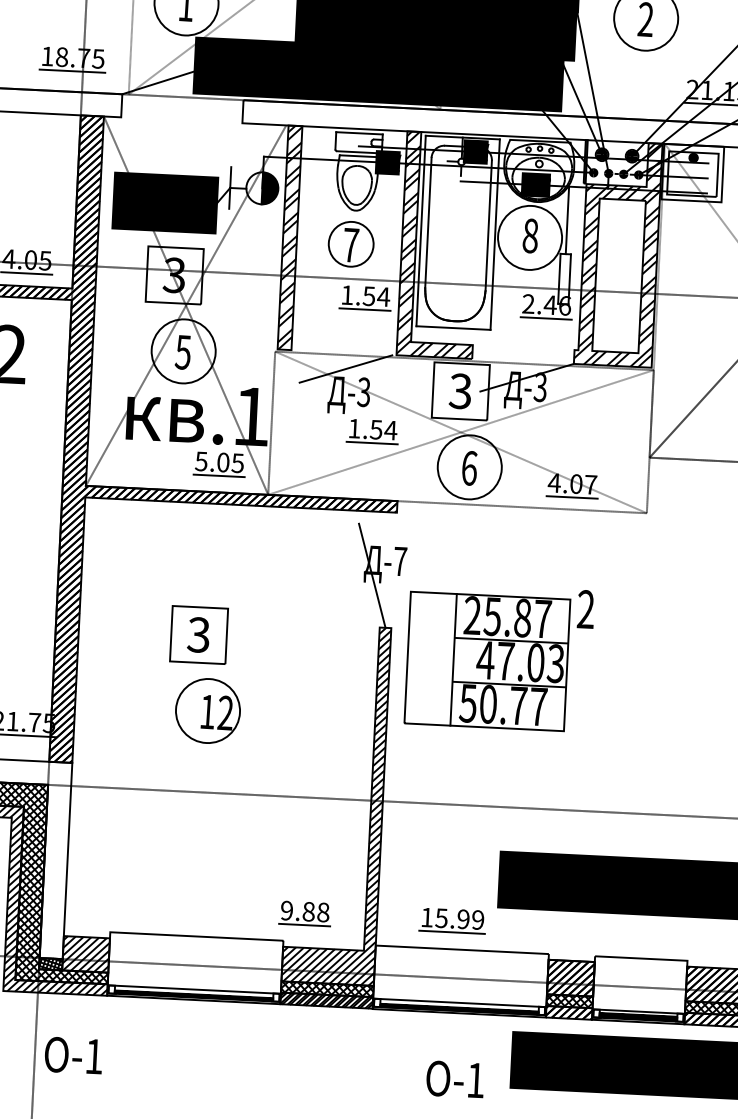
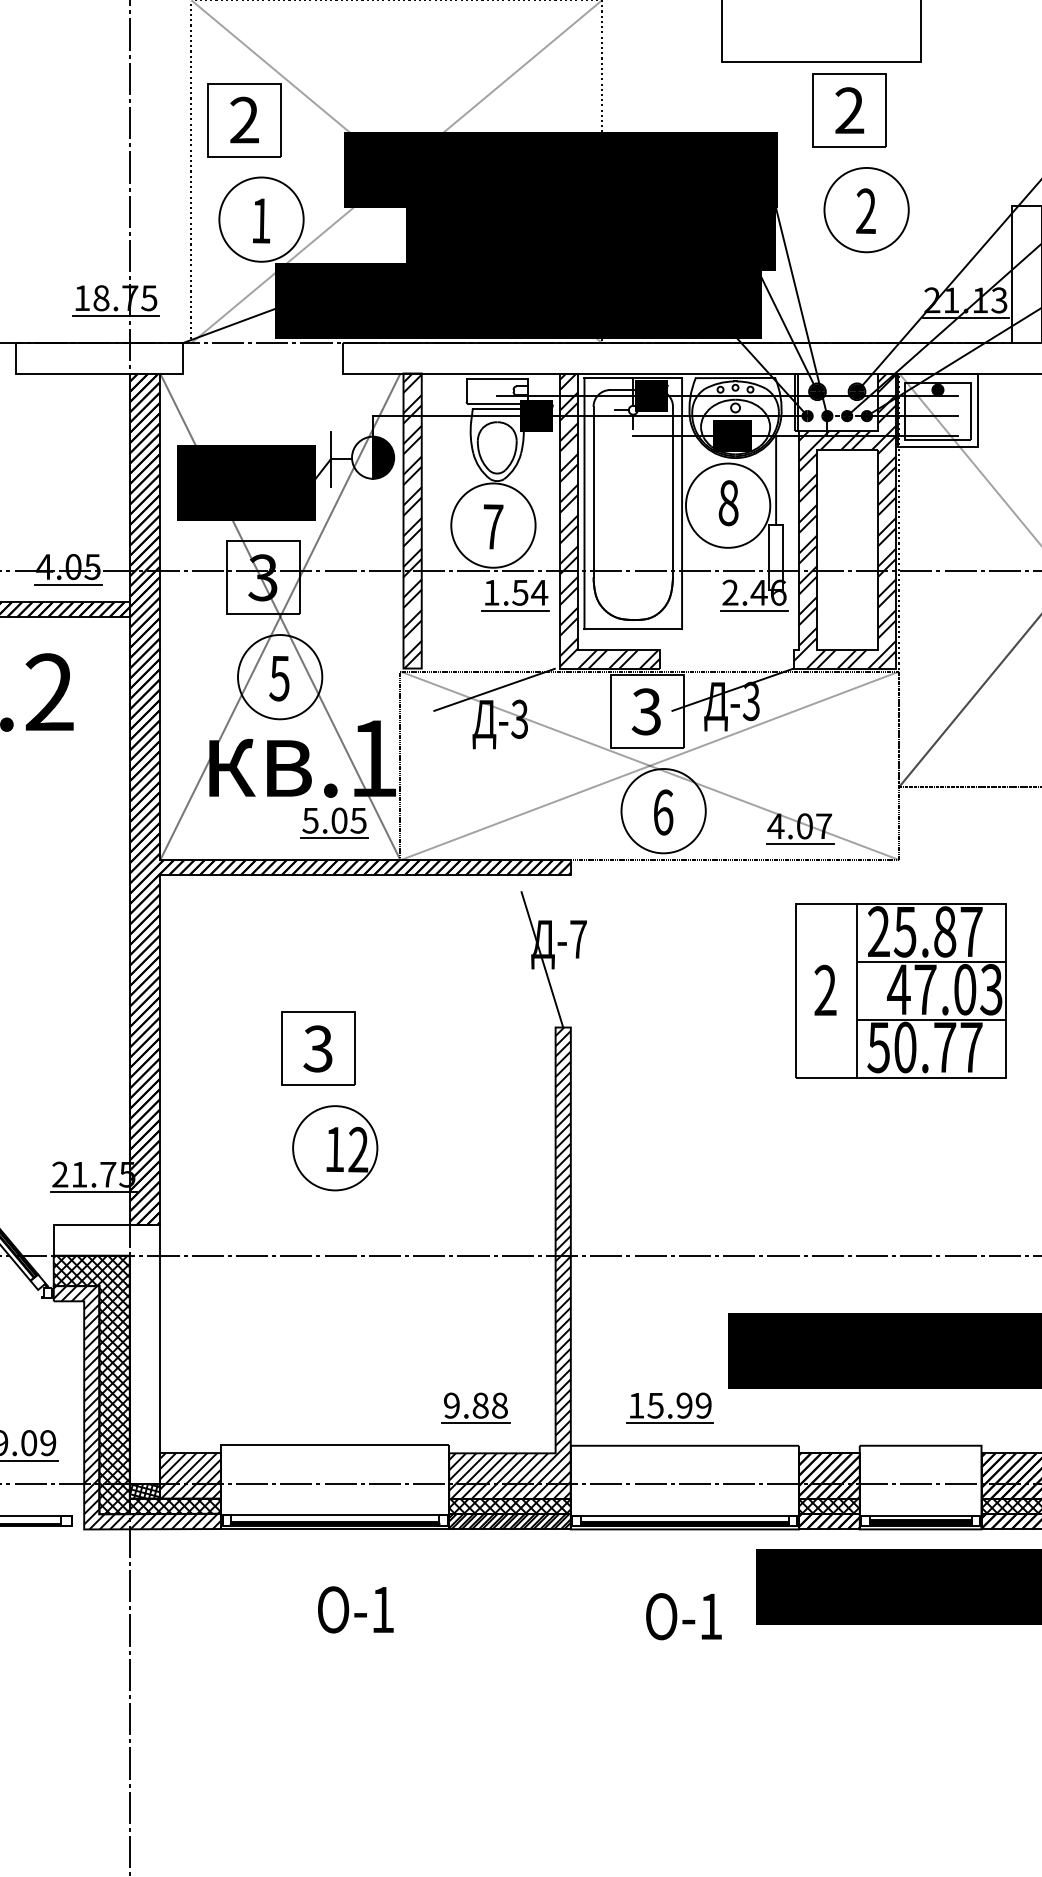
circle: (351, 244) -> (493, 525), size x1.43
part: (372, 431) -> (533, 770), removed
part: (486, 660) -> (900, 990), moved
text: (73, 1055) -> (355, 1609), moved

